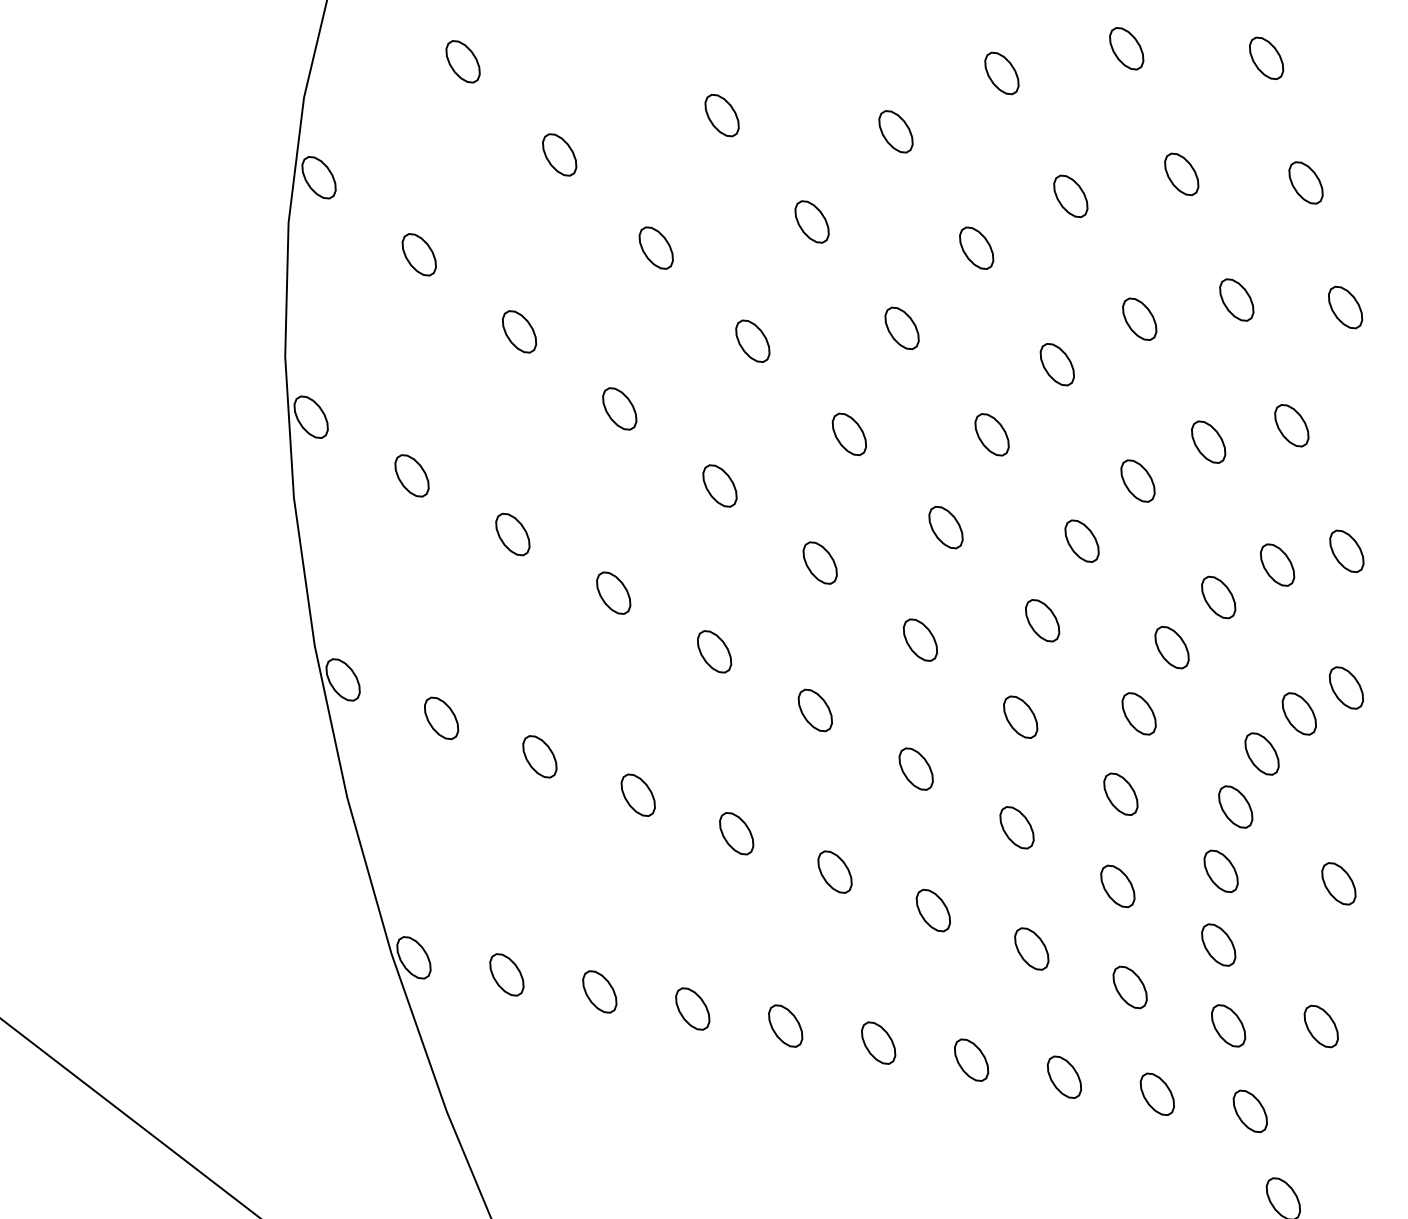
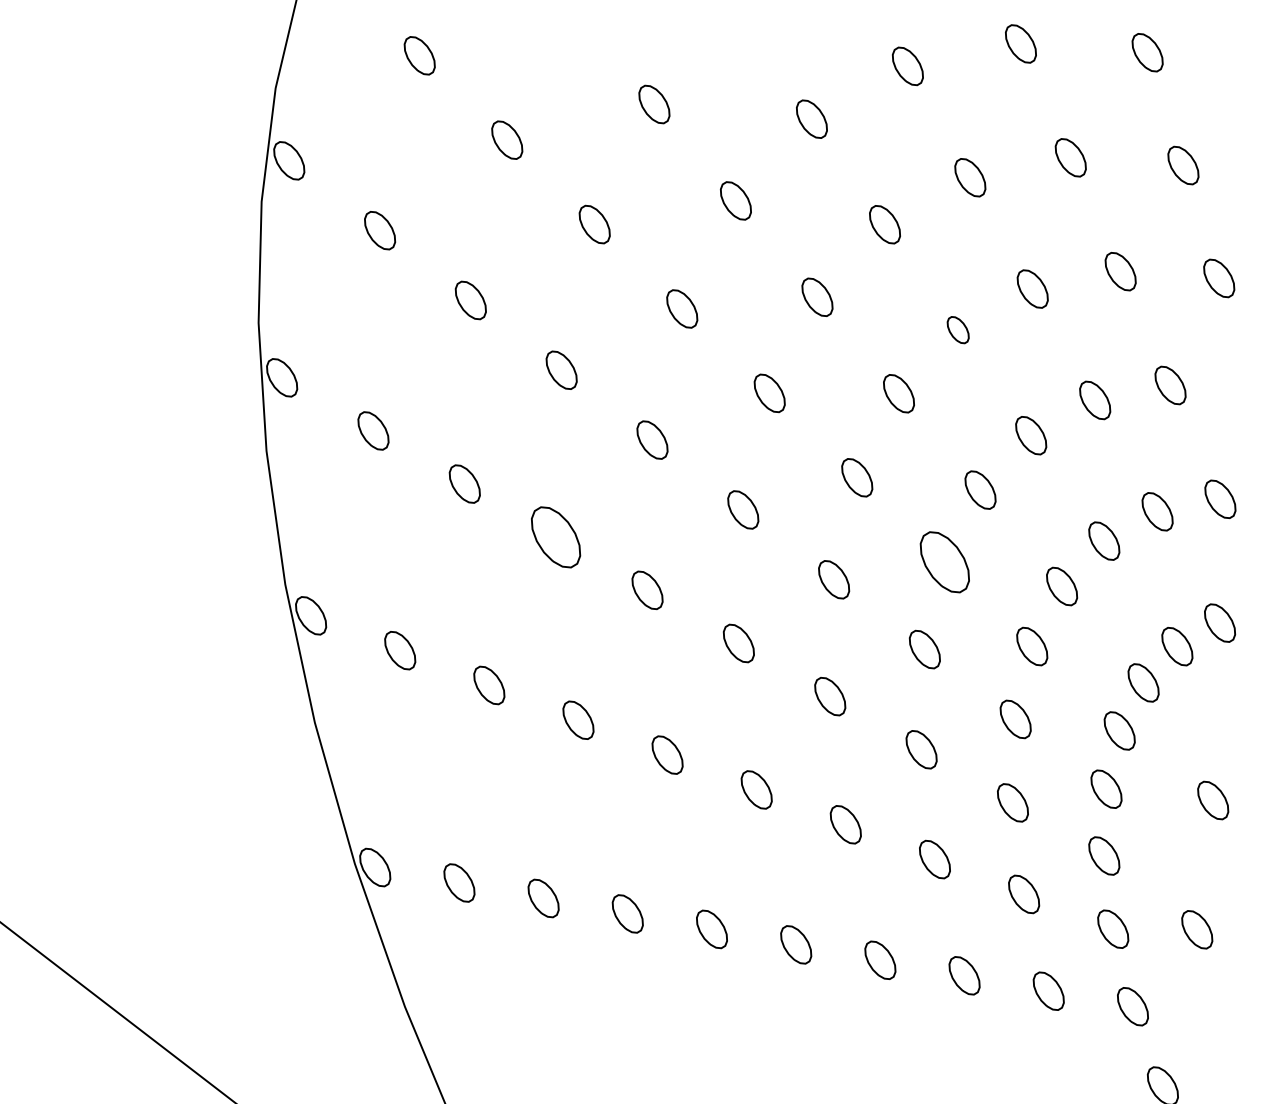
part: (1057, 363) -> (958, 329), size x0.7
part: (614, 592) -> (556, 536), size x1.6
part: (1042, 619) -> (944, 561), size x1.6

